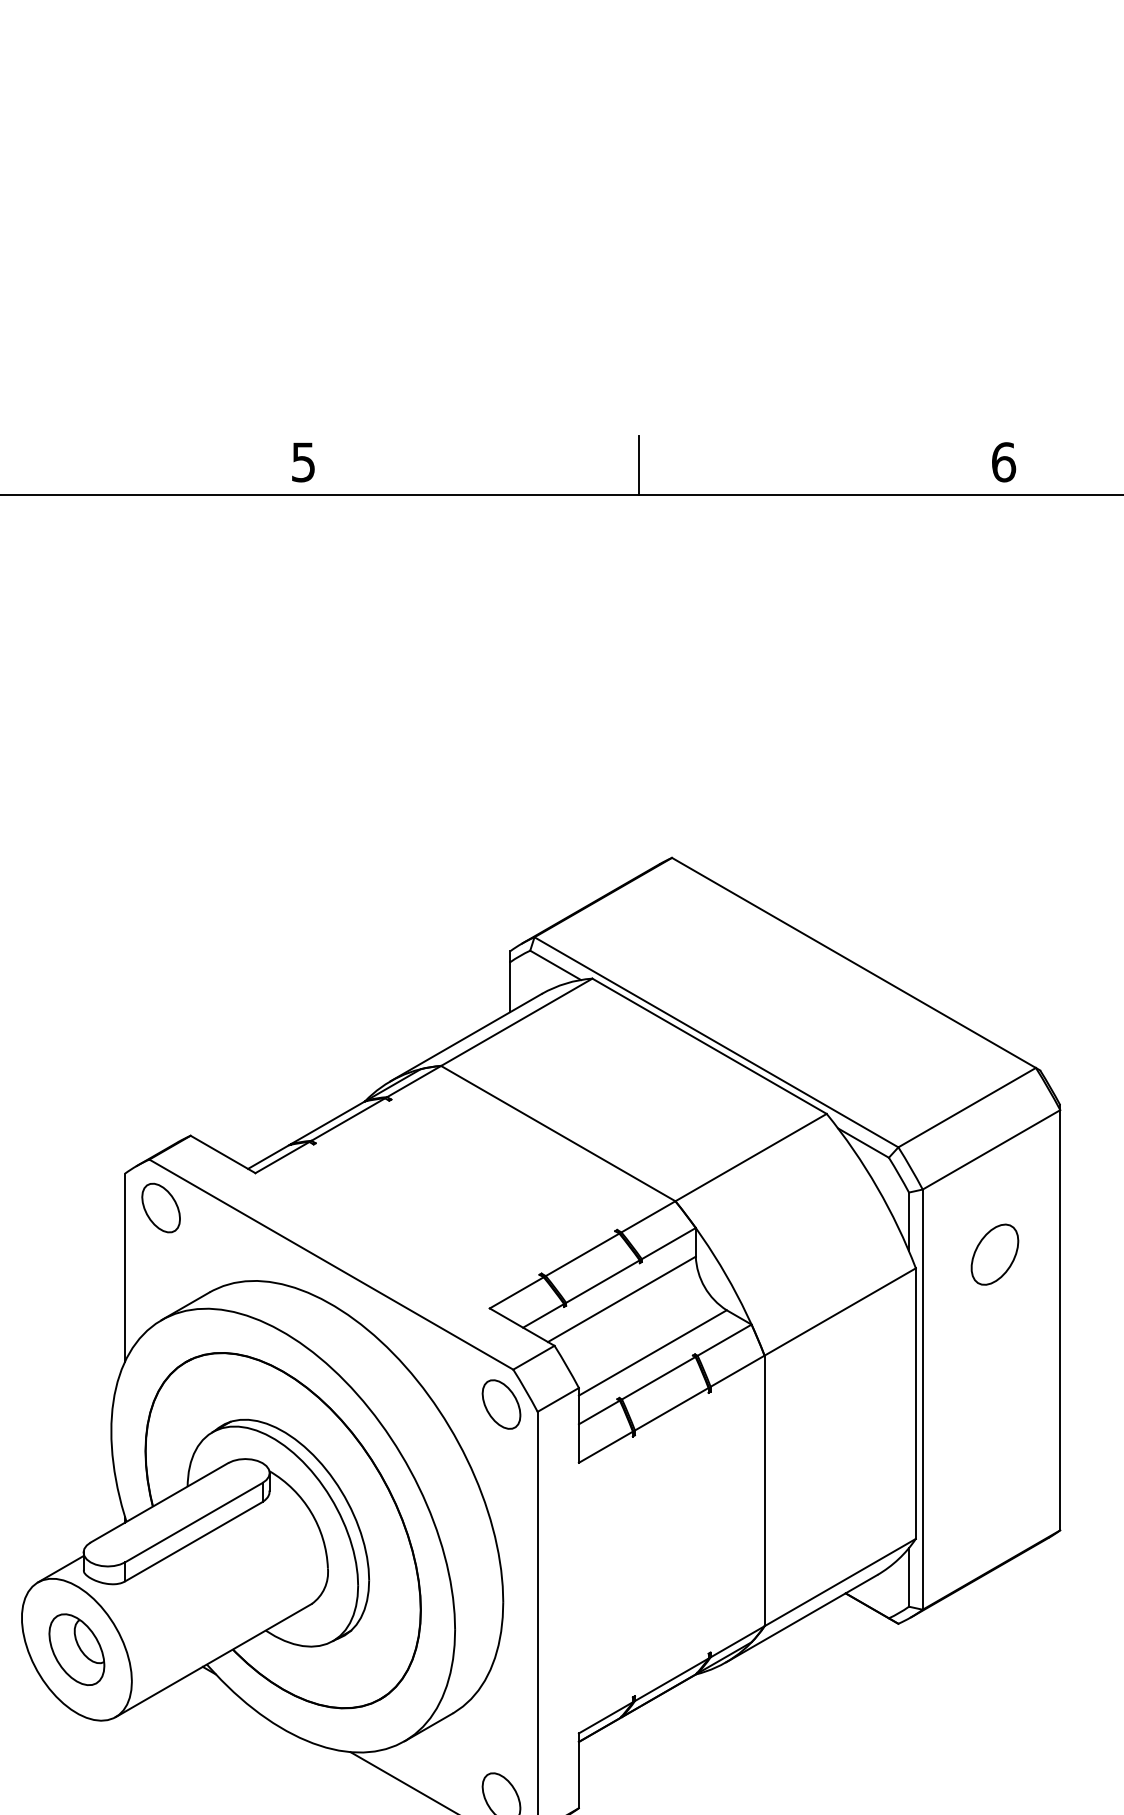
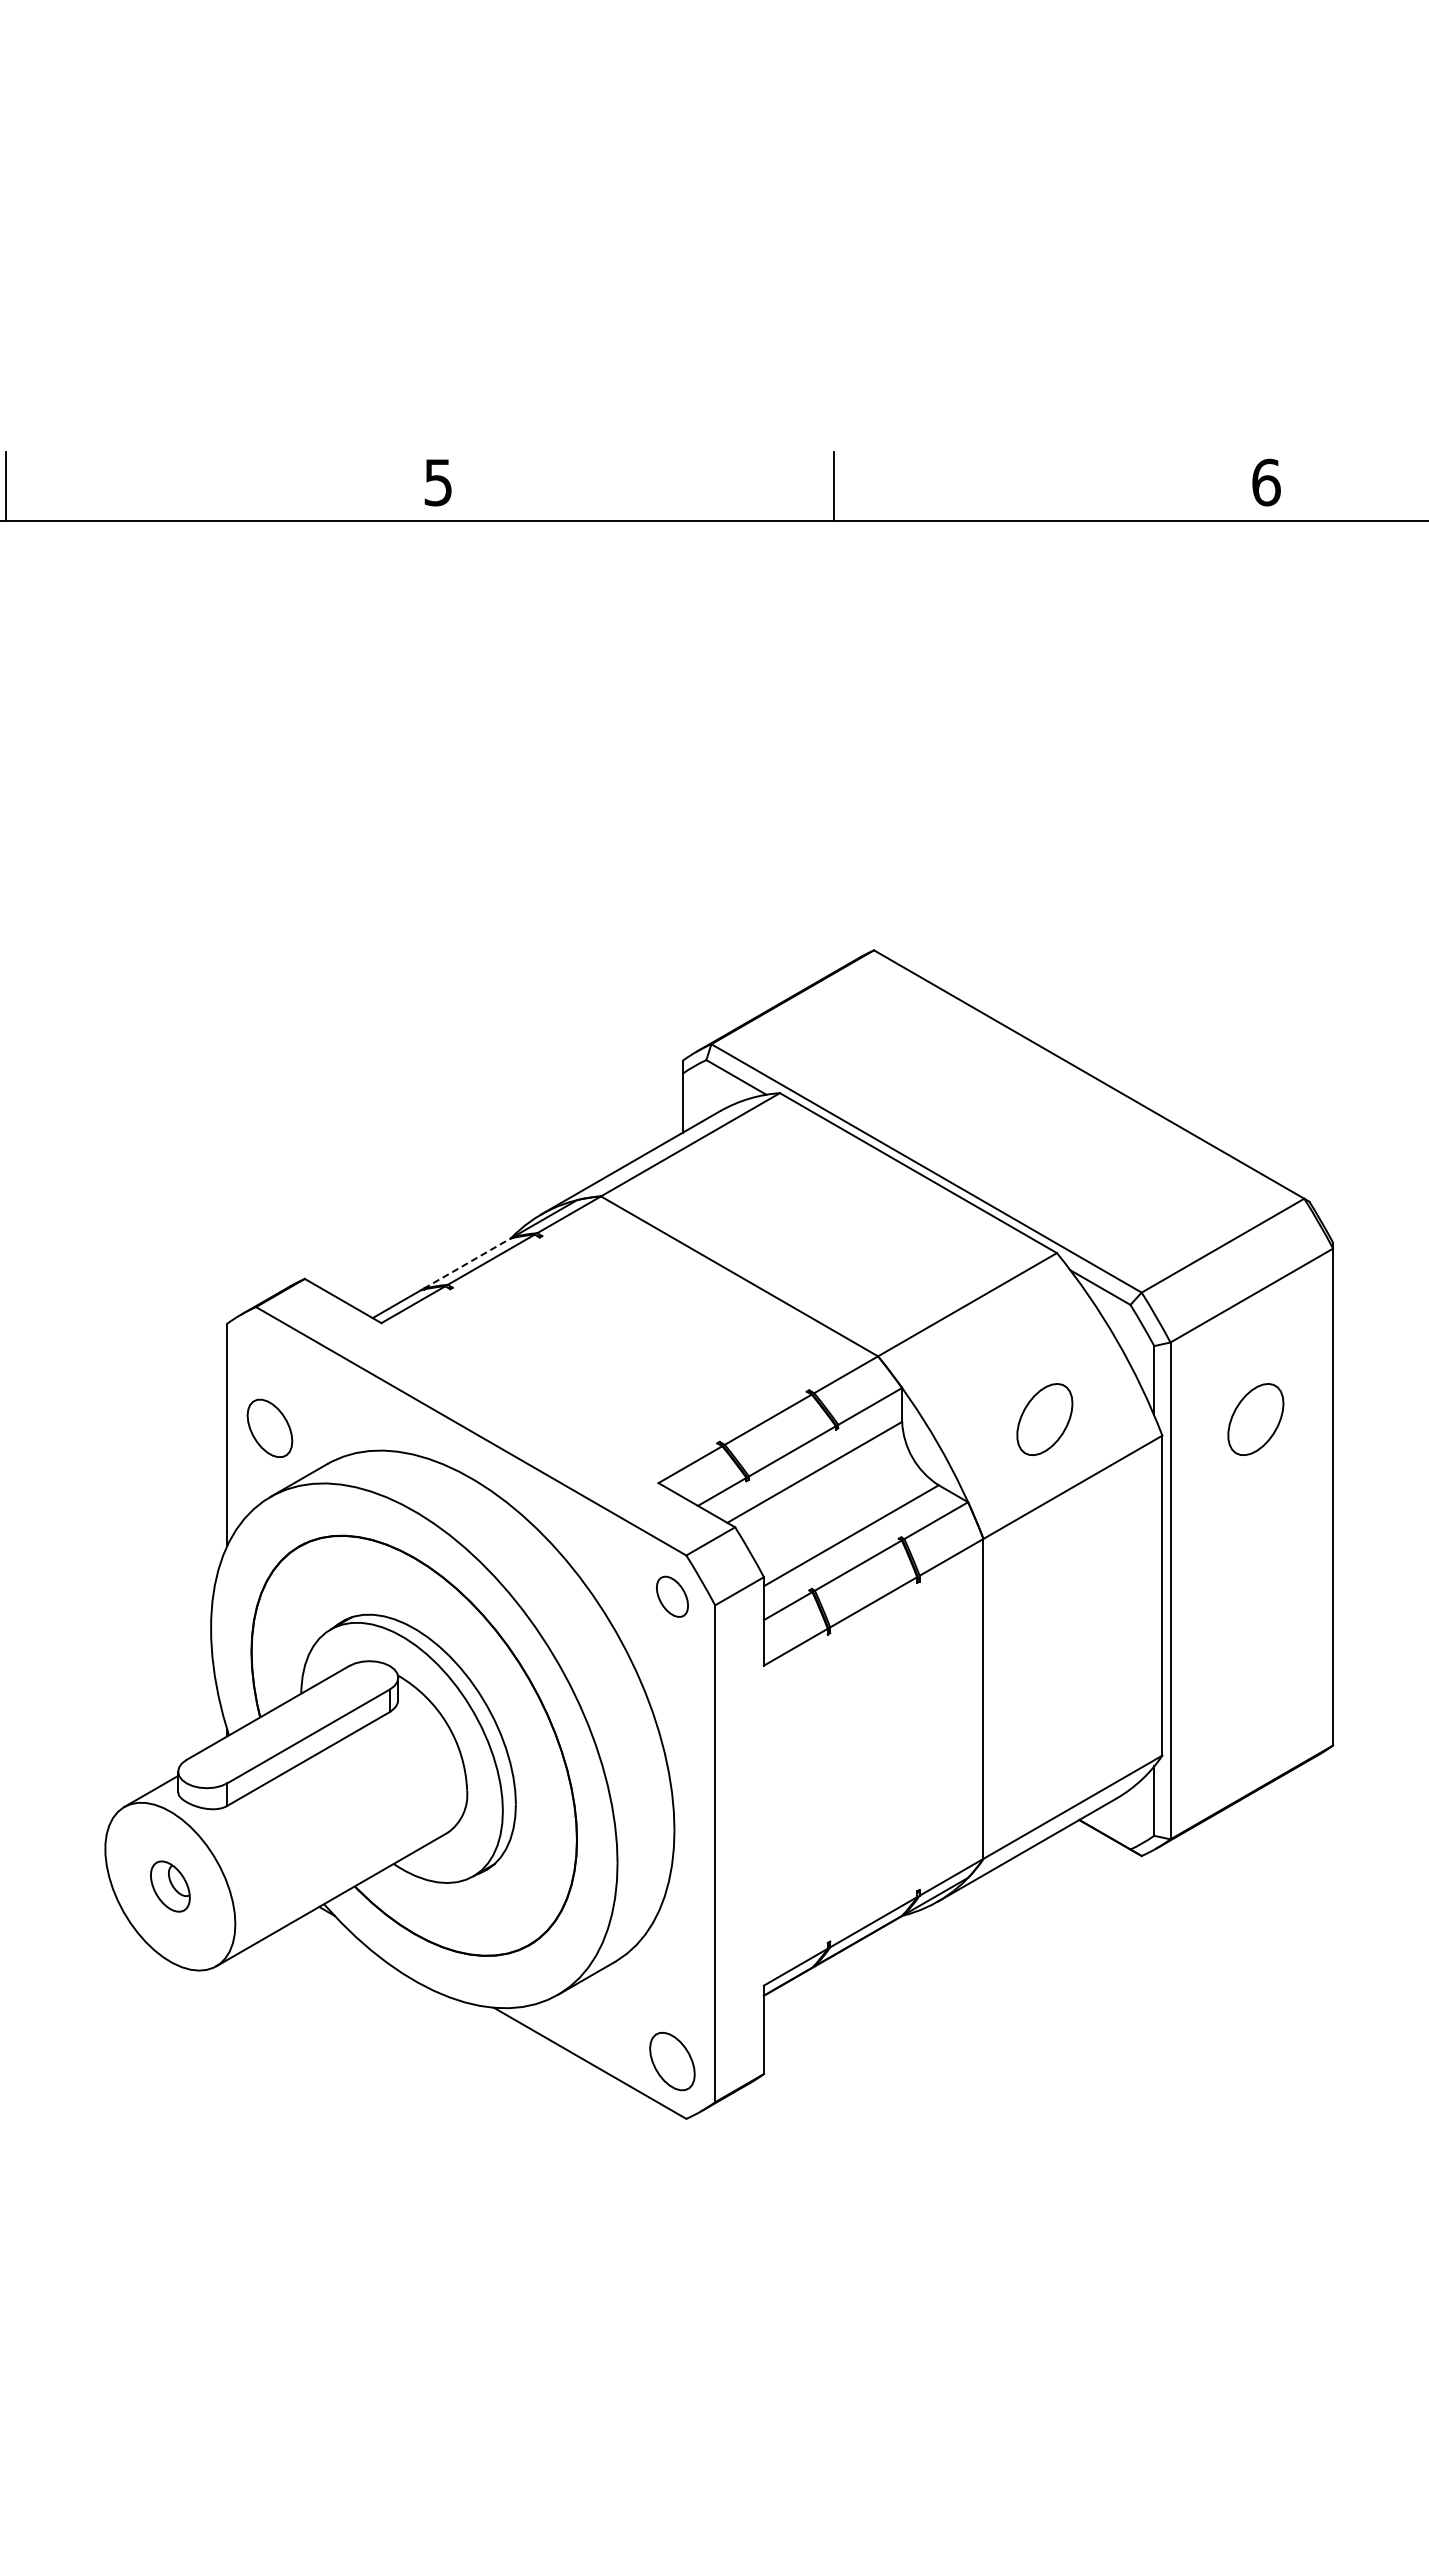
line: (328, 1122) -> (467, 1263), solid -> dashed
part: (160, 1207) -> (269, 1427), moved
part: (816, 1254) -> (1044, 1419), added
part: (501, 1404) -> (672, 1596), size x0.7
part: (77, 1649) -> (170, 1886), size x0.6

